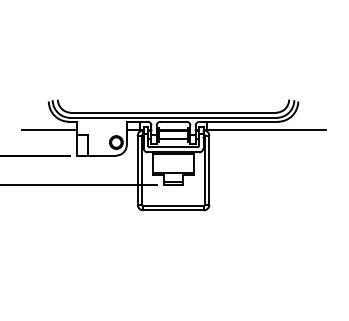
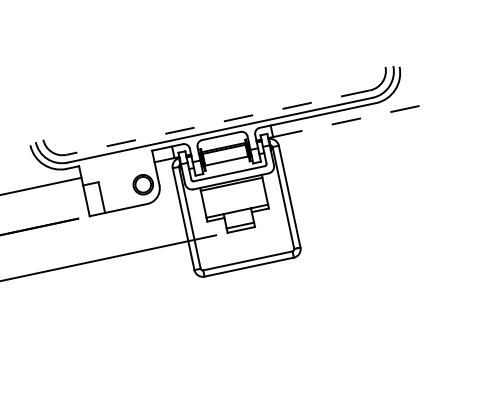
line: (173, 112) -> (218, 122), solid -> dashed
line: (266, 129) -> (361, 118), solid -> dashed

